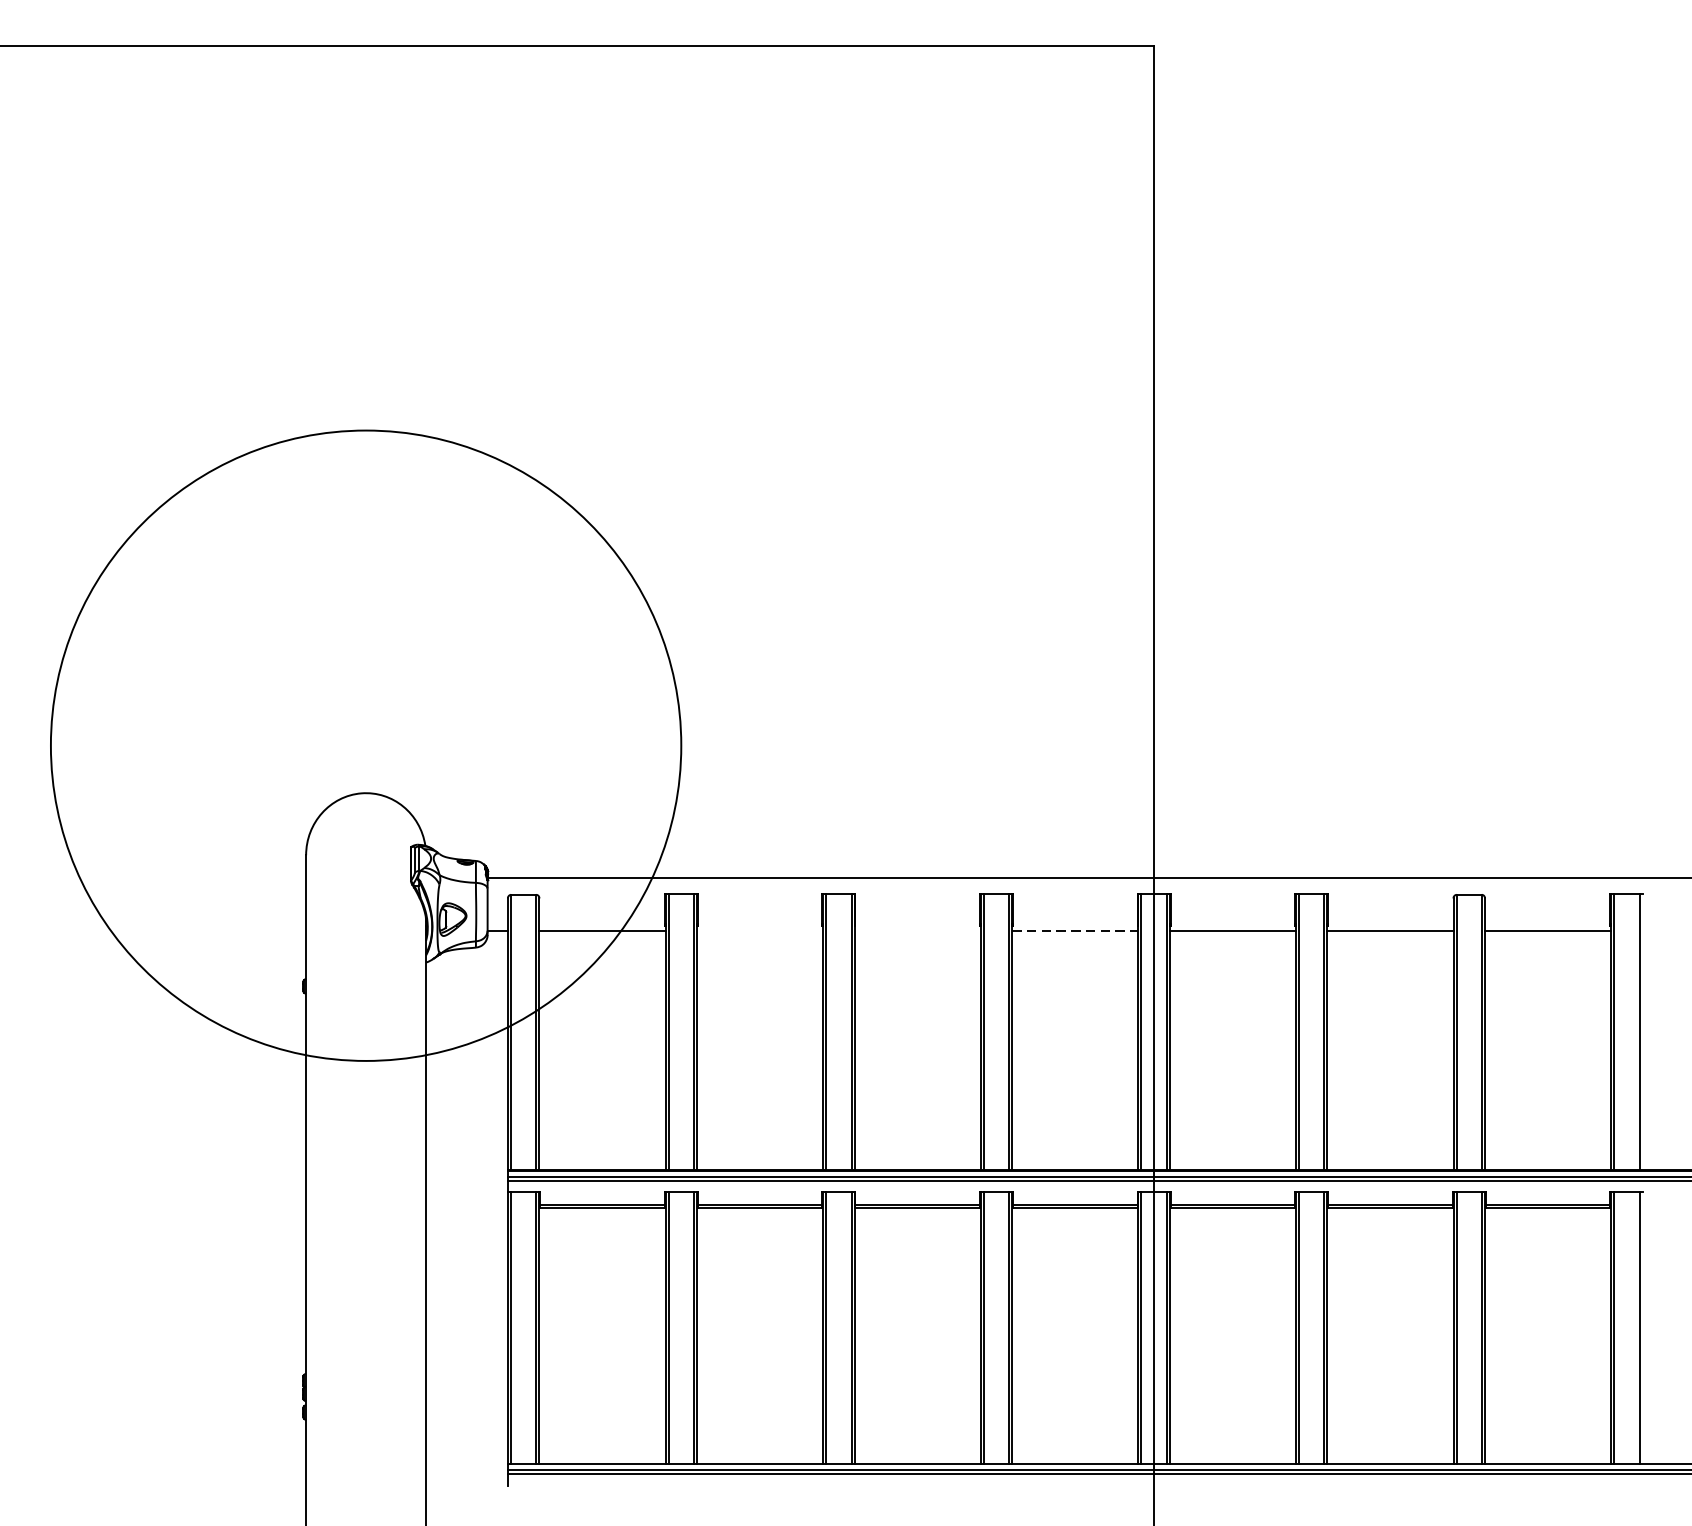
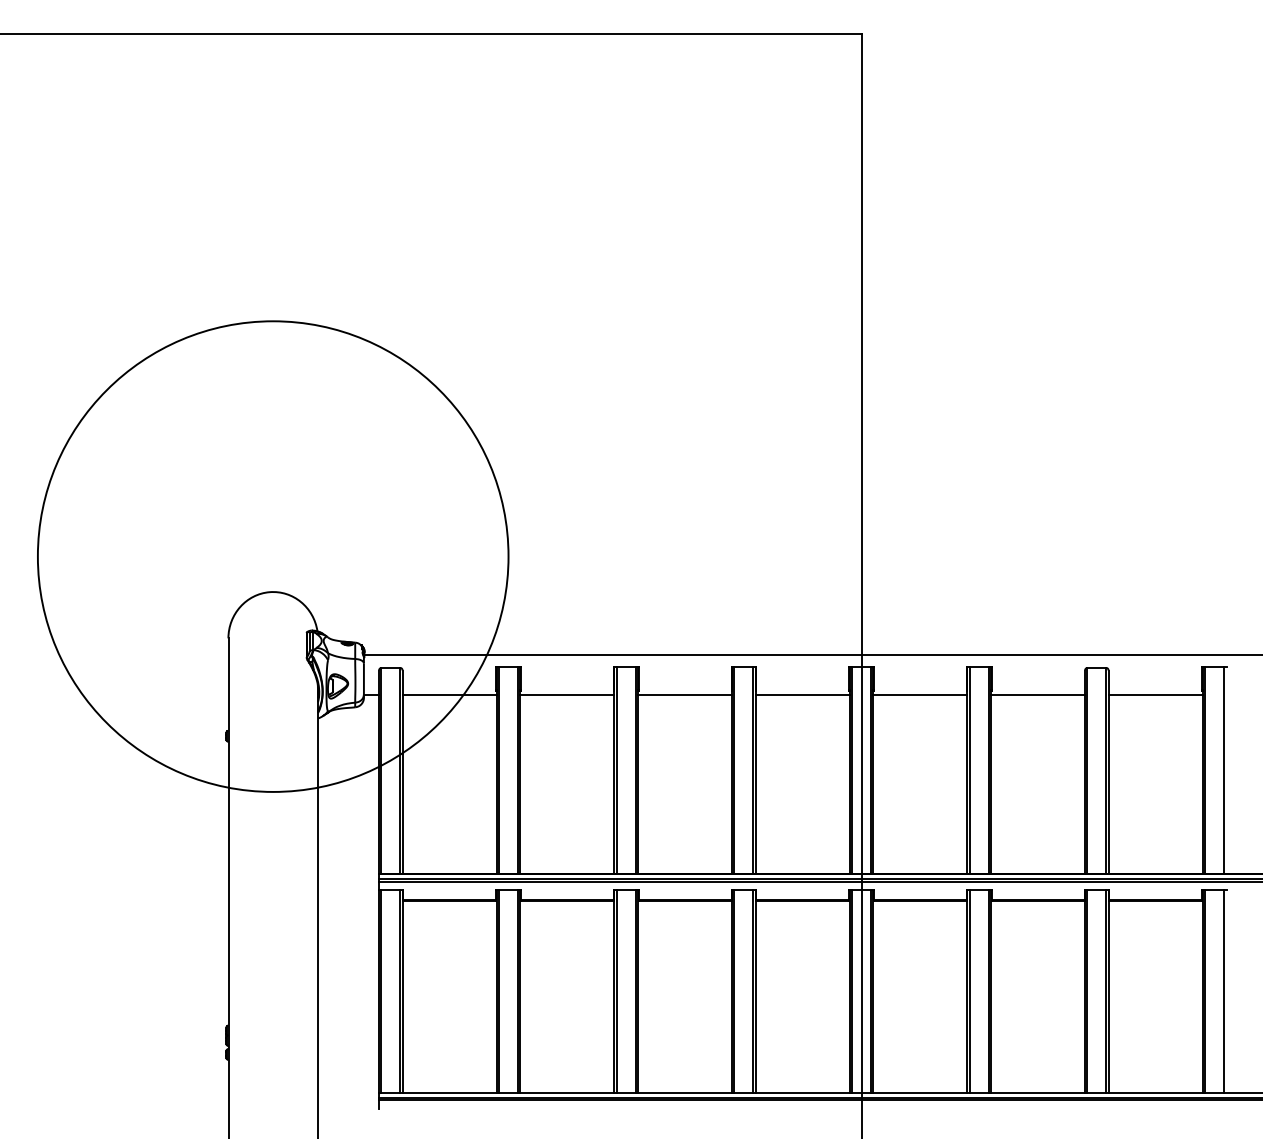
line: (760, 930) -> (567, 694), added
line: (916, 930) -> (684, 694), added
line: (1076, 930) -> (803, 694), dashed -> solid

